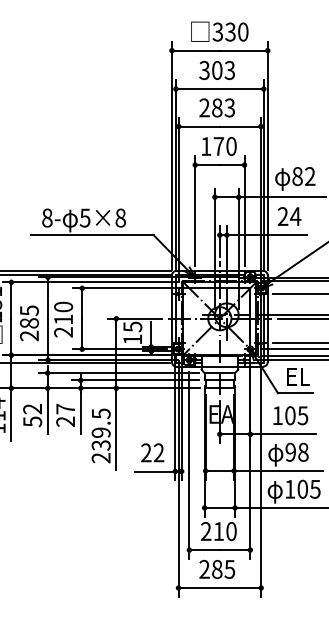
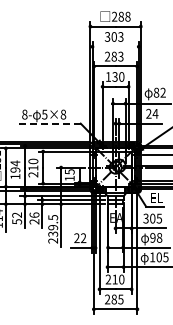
text: (229, 31) -> (120, 16), 330 -> 288
line: (219, 88) -> (115, 46), removed
text: (217, 145) -> (114, 76), 170 -> 130
line: (90, 234) -> (47, 123), solid -> dashed
text: (29, 324) -> (15, 170), 285 -> 194
text: (65, 407) -> (34, 214), 27 -> 26
text: (276, 415) -> (145, 218), 105 -> 305

